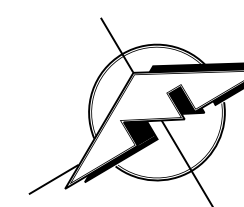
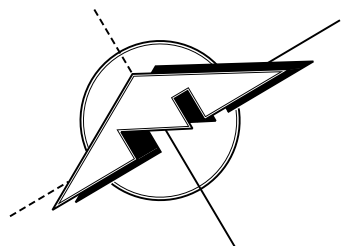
line: (117, 45) -> (113, 41), solid -> dashed
line: (54, 179) -> (39, 199), solid -> dashed

